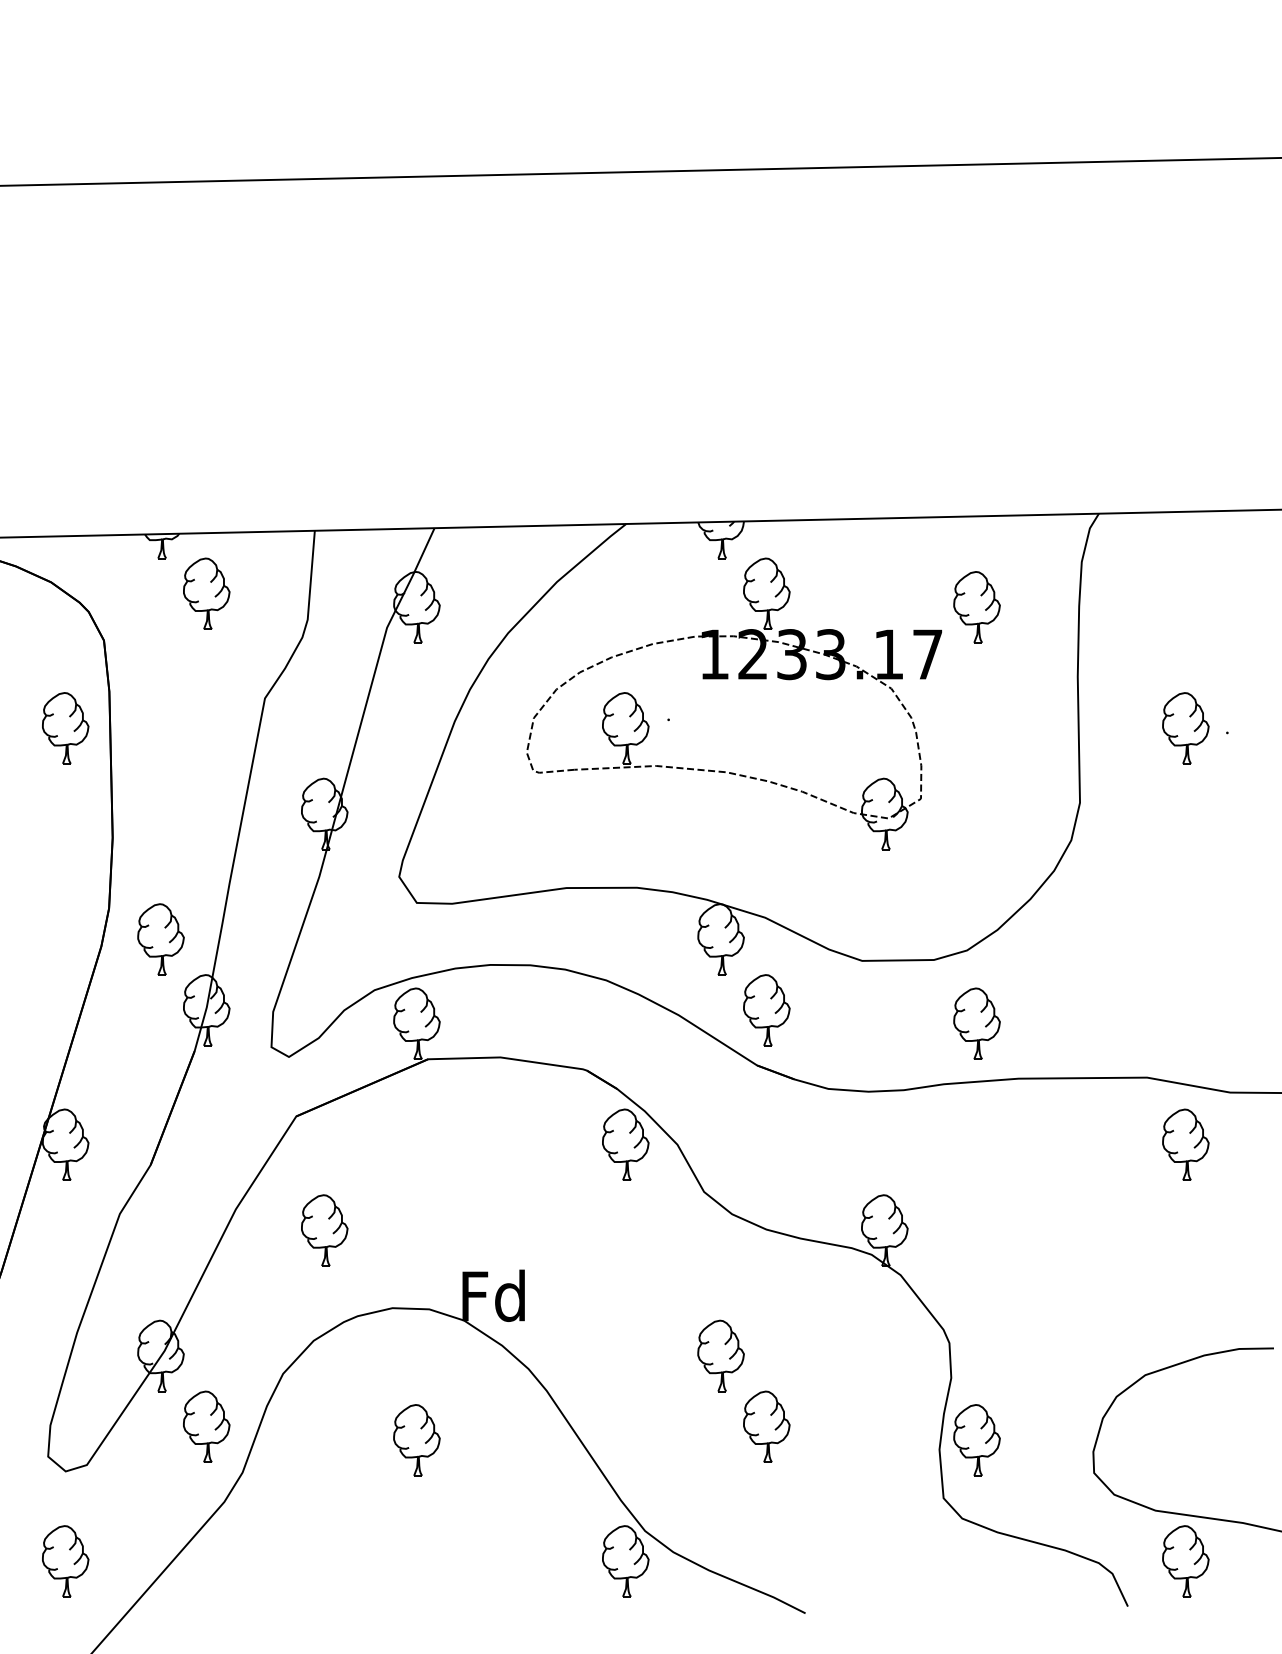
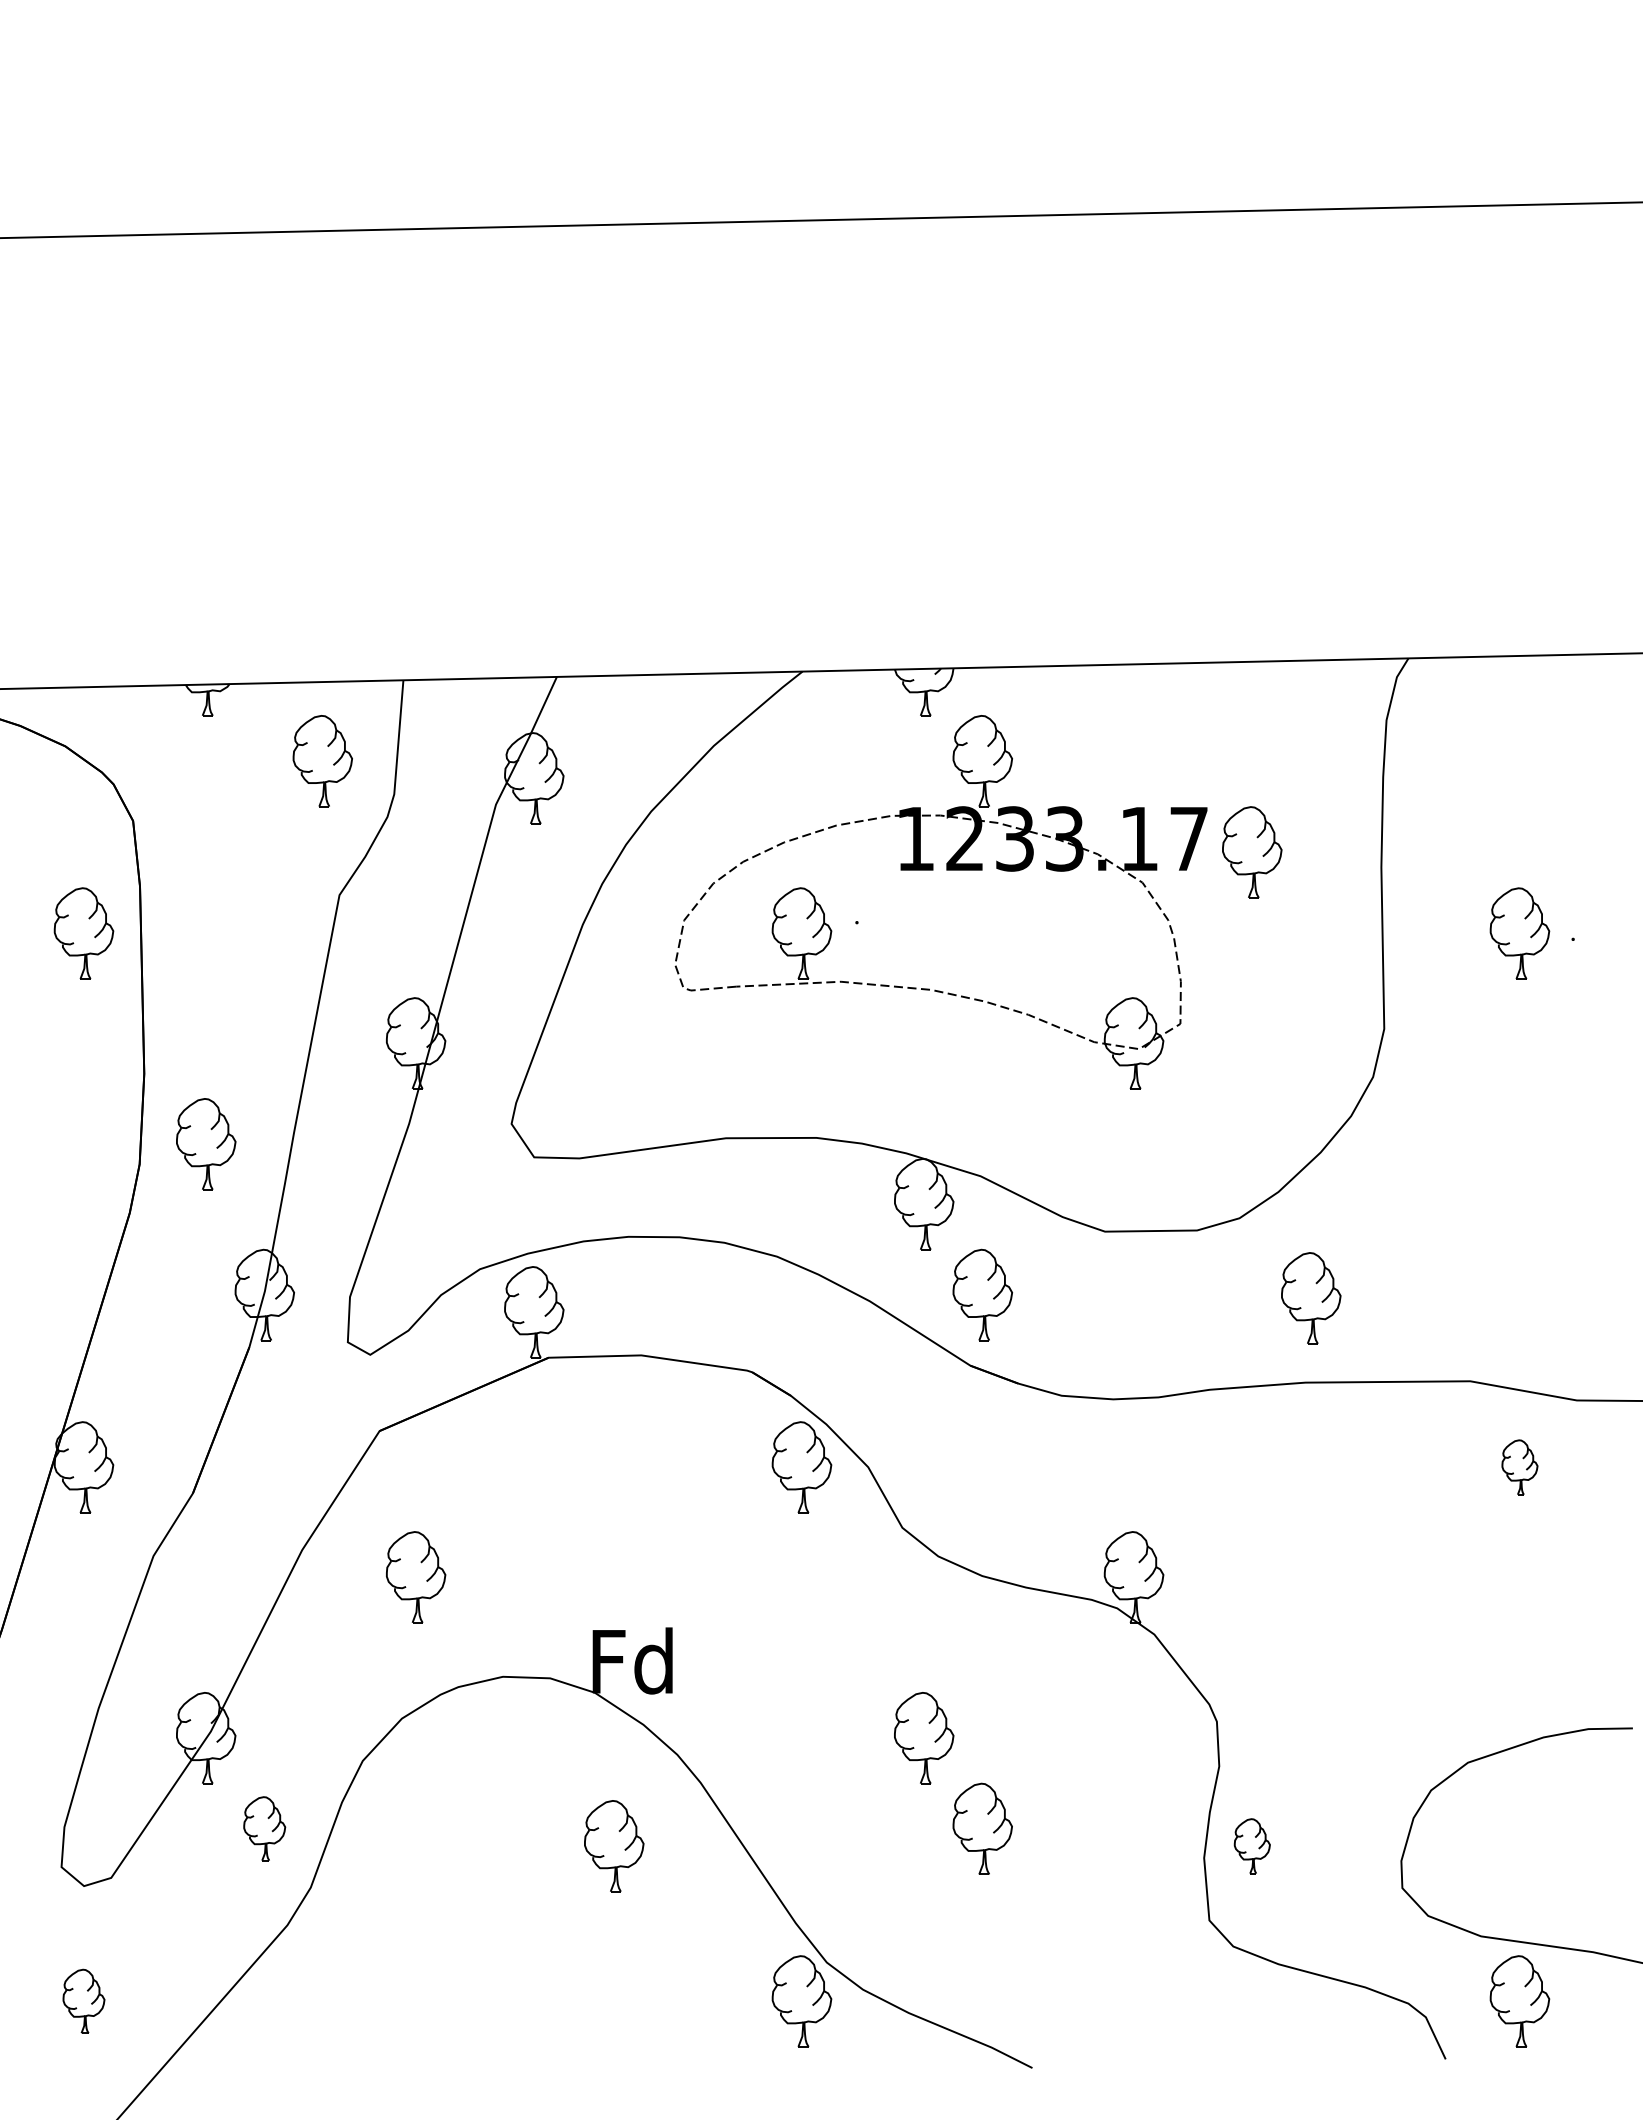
part: (206, 594) -> (322, 761), moved
part: (977, 607) -> (1252, 852), moved
part: (161, 939) -> (206, 1144), moved
part: (977, 1023) -> (1311, 1298), moved
part: (1185, 1144) -> (1519, 1467), size x0.6
part: (206, 1426) -> (264, 1828), size x0.7
part: (417, 1440) -> (614, 1846), moved
part: (977, 1440) -> (1252, 1846), size x0.6
part: (65, 1561) -> (83, 2001), size x0.7

